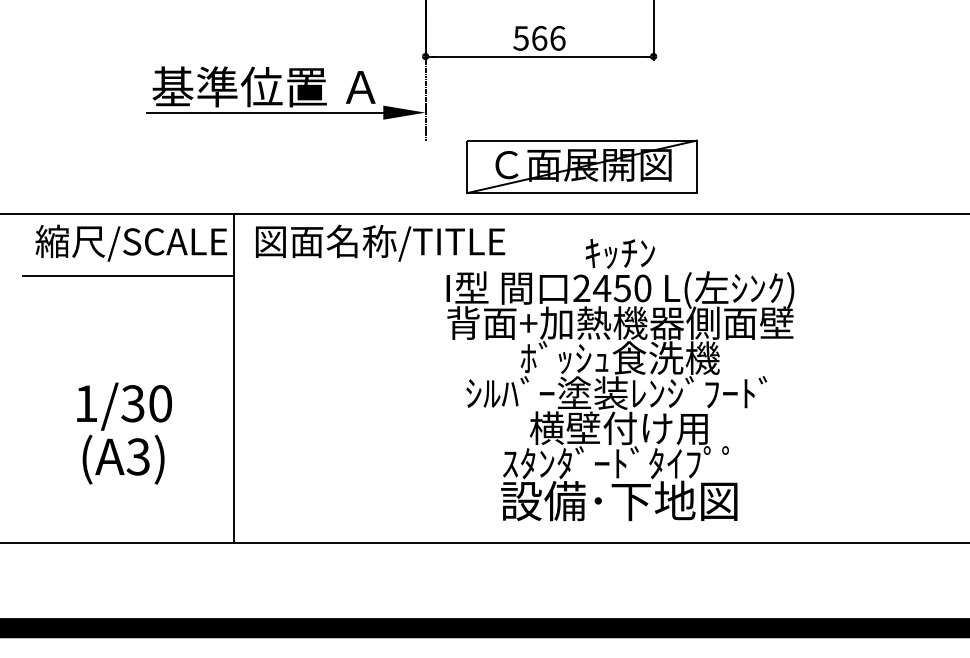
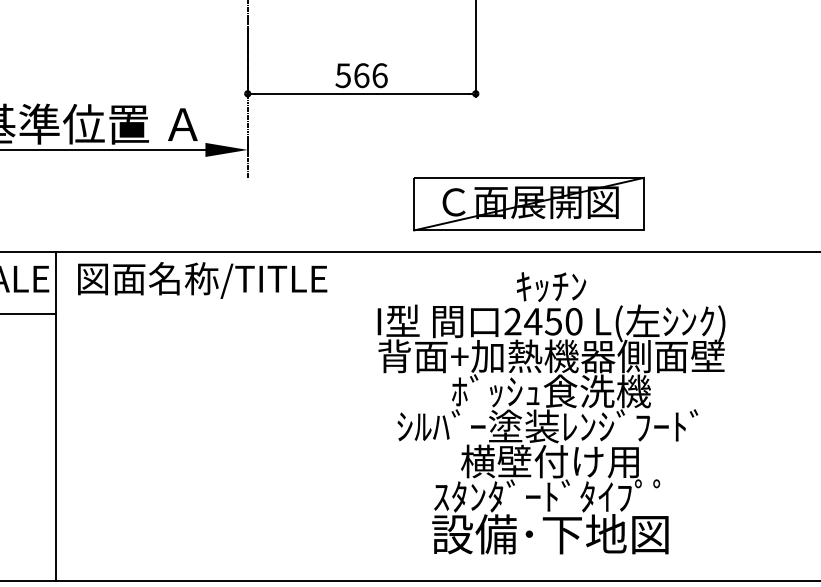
part: (581, 166) -> (528, 203), moved
text: (620, 379) -> (551, 412), moved

